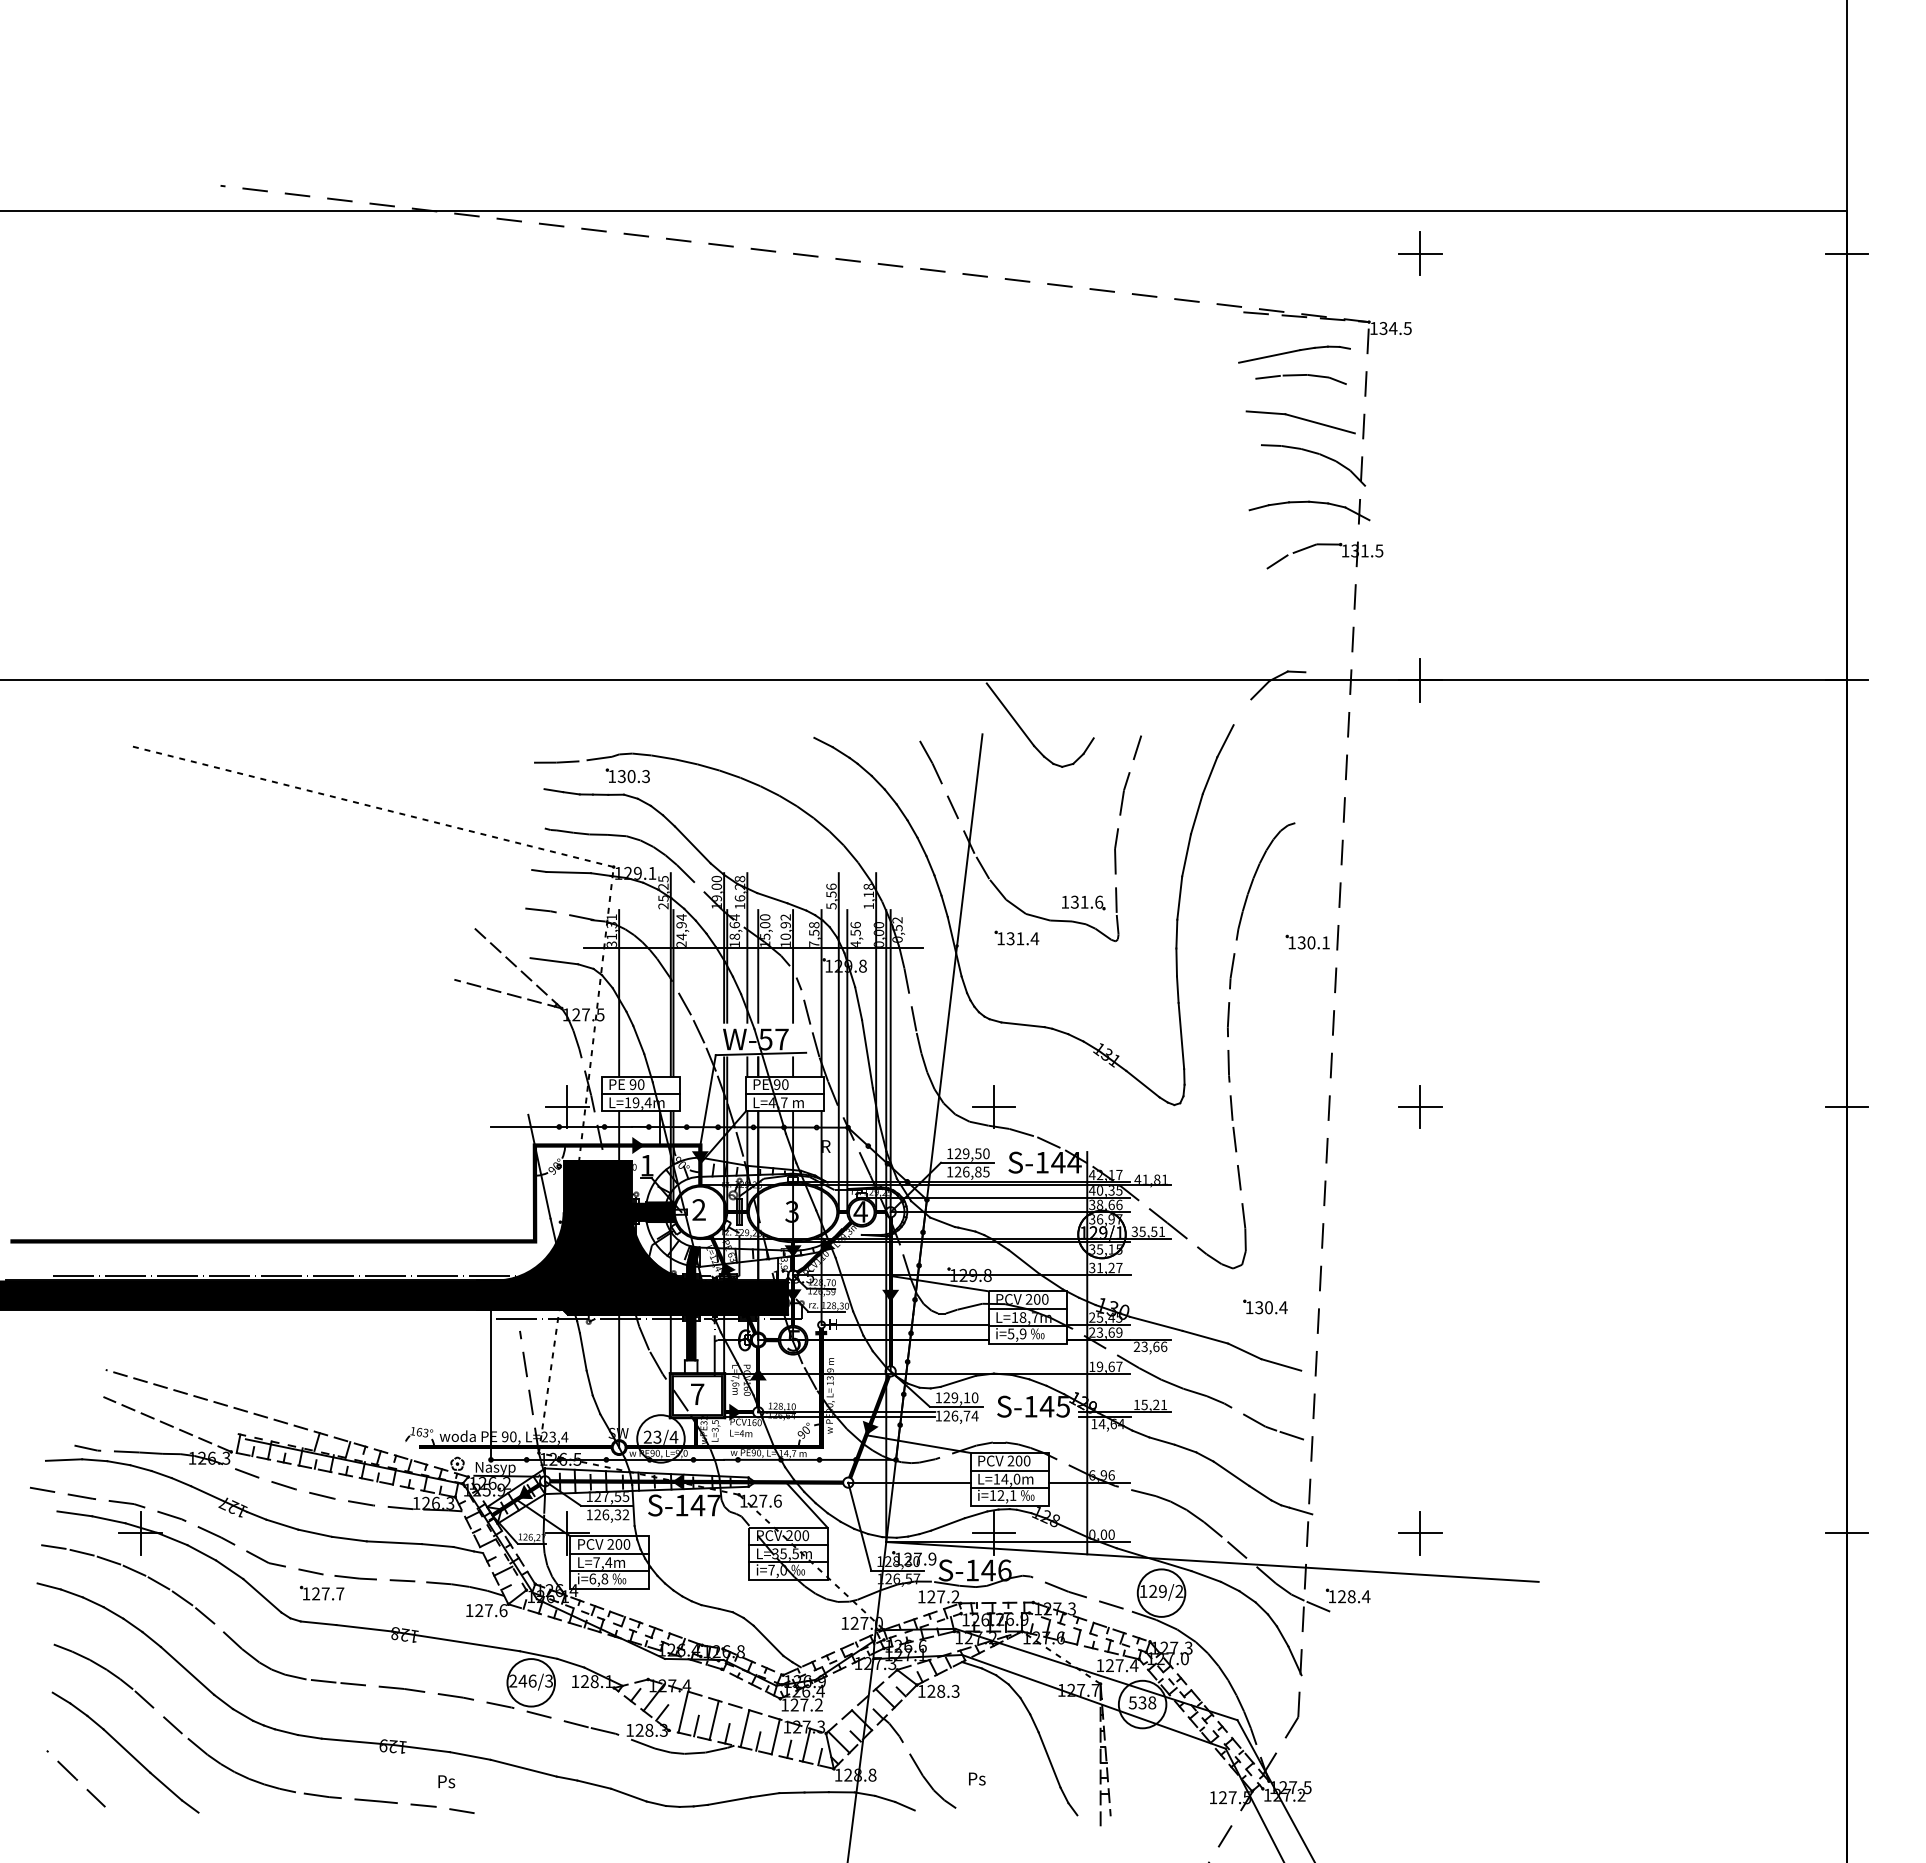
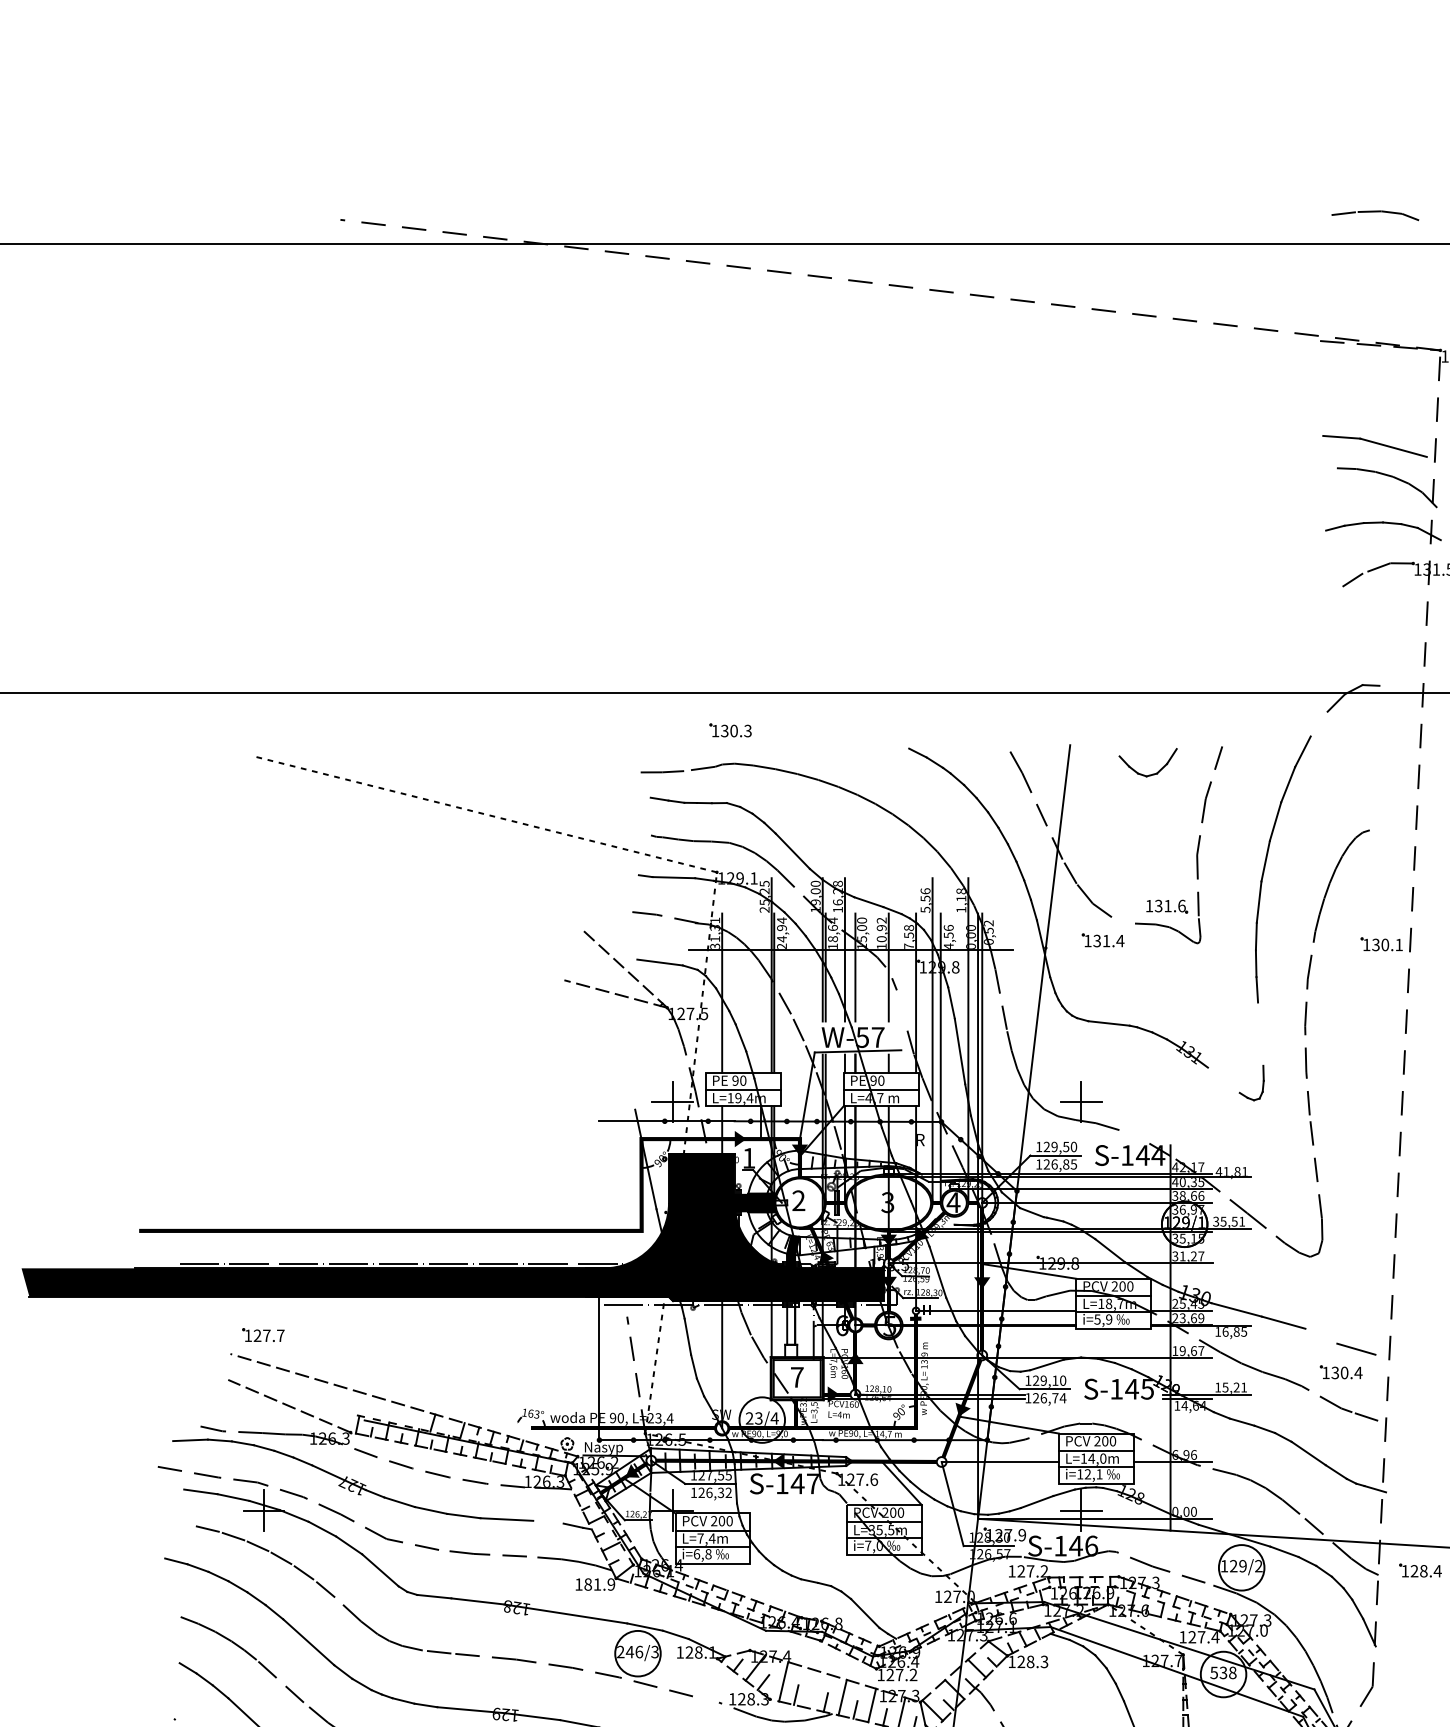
part: (1294, 354) -> (1369, 381), removed
part: (1300, 379) -> (1374, 215), moved
line: (1010, 714) -> (1097, 726), removed
part: (627, 775) -> (730, 730), moved
line: (1038, 916) -> (1123, 919), removed
line: (807, 1011) -> (902, 1010), removed
line: (1181, 1035) -> (1260, 1033), removed
line: (1142, 1083) -> (1223, 1079), removed
line: (1051, 1143) -> (1136, 1137), removed
part: (1265, 1306) -> (1341, 1371), moved
fill: (691, 1337) -> (791, 1322), removed
text: (1150, 1346) -> (1231, 1331), 23,66 -> 16,85
line: (1244, 1351) -> (1321, 1336), removed
line: (437, 1545) -> (548, 1522), removed
line: (51, 1546) -> (178, 1523), removed
part: (322, 1592) -> (263, 1334), moved
line: (1317, 1605) -> (1391, 1579), removed
text: (491, 1610) -> (599, 1584), 127.6 -> 181.9
line: (713, 1719) -> (812, 1688), removed
line: (601, 1730) -> (705, 1699), removed

